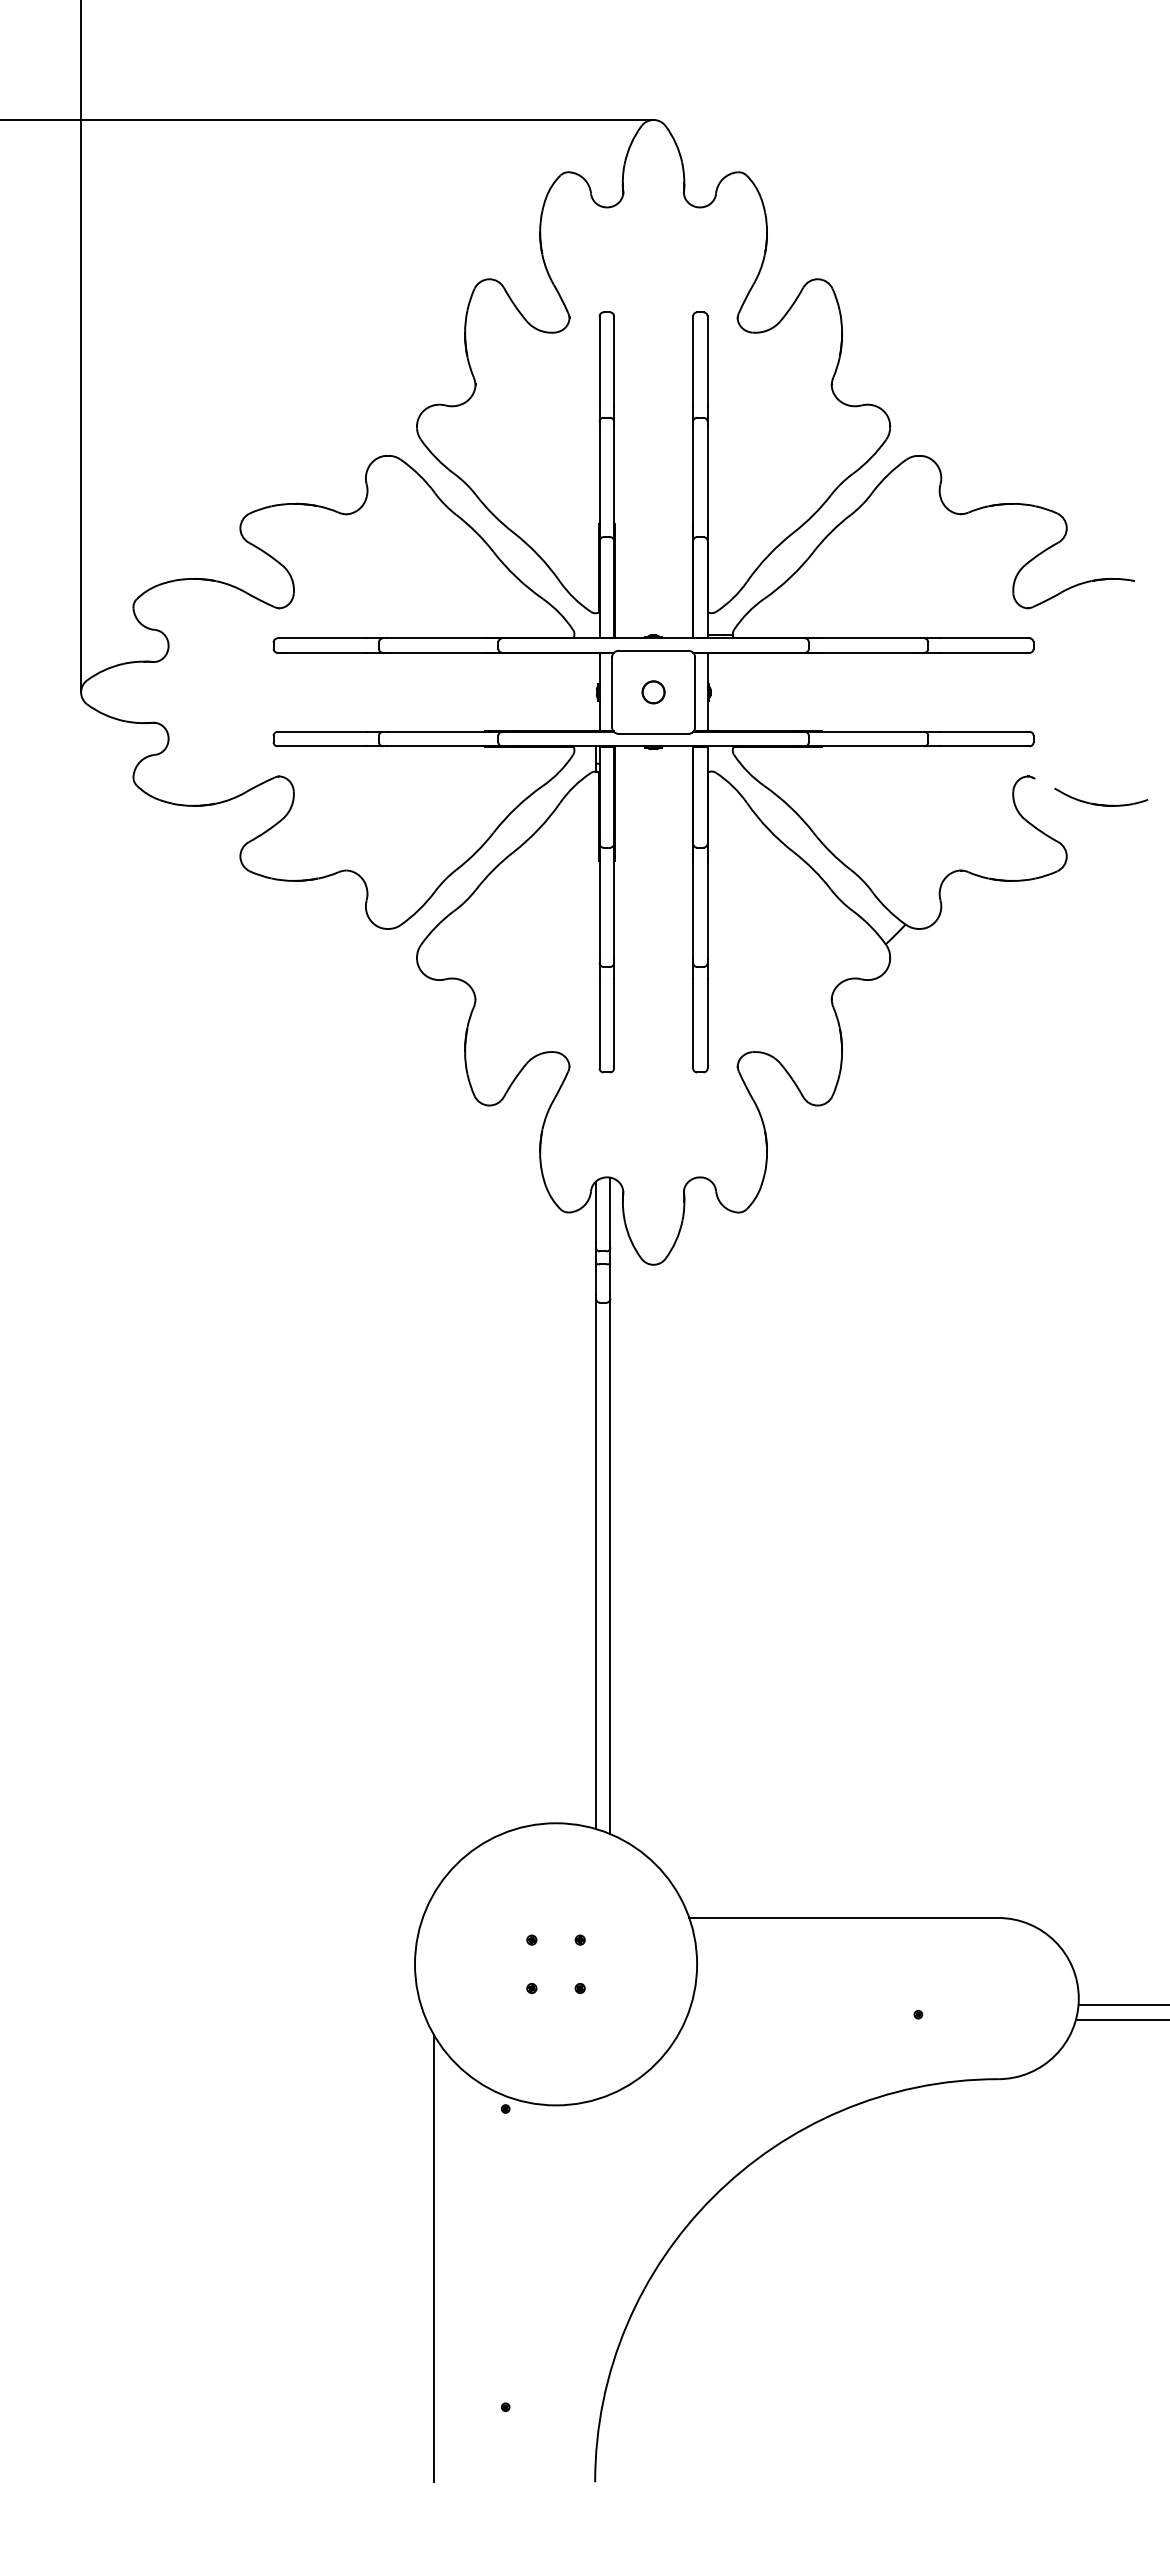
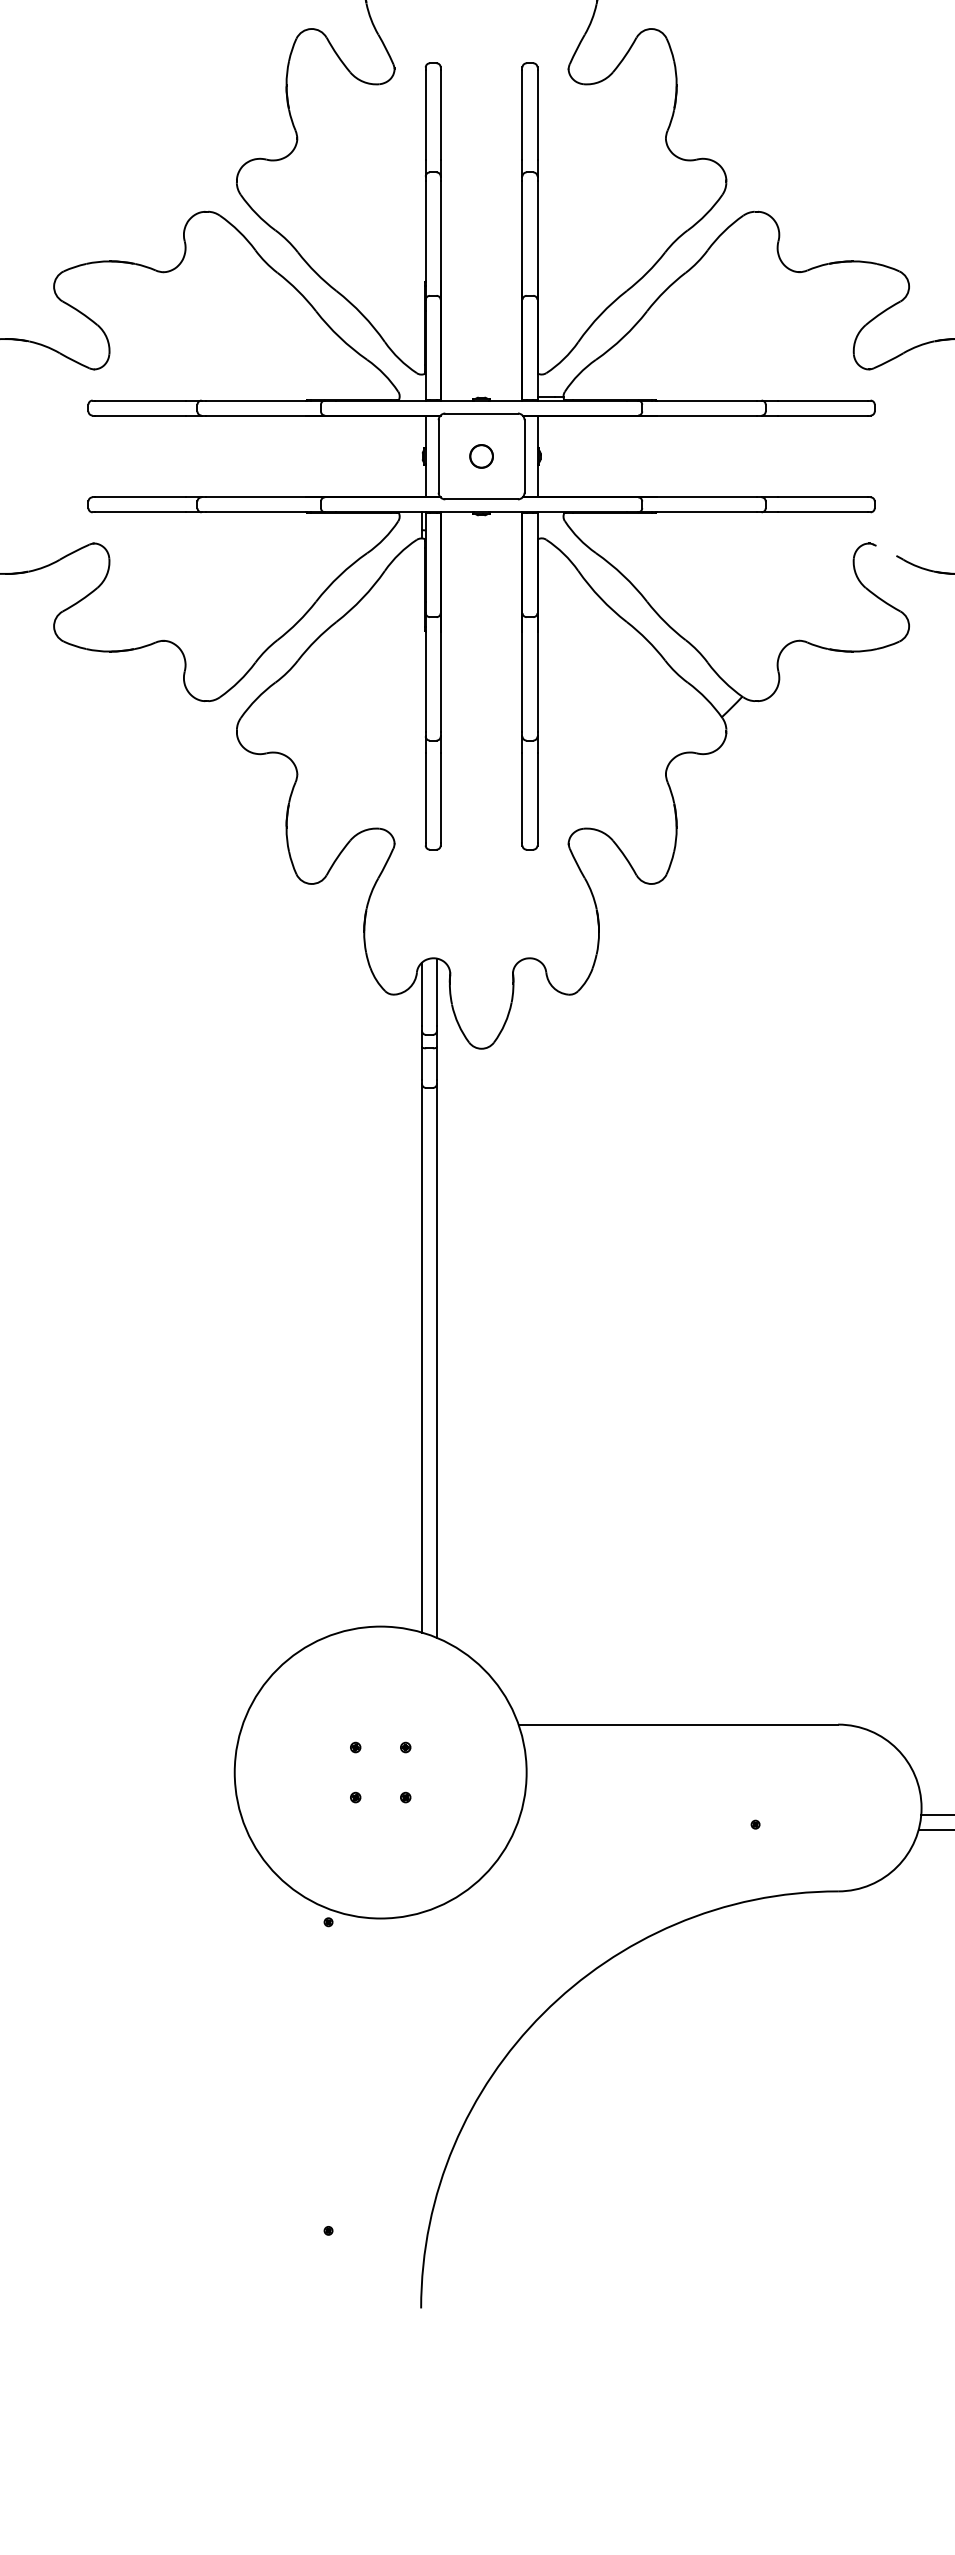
line: (433, 2258) -> (253, 2076), removed

